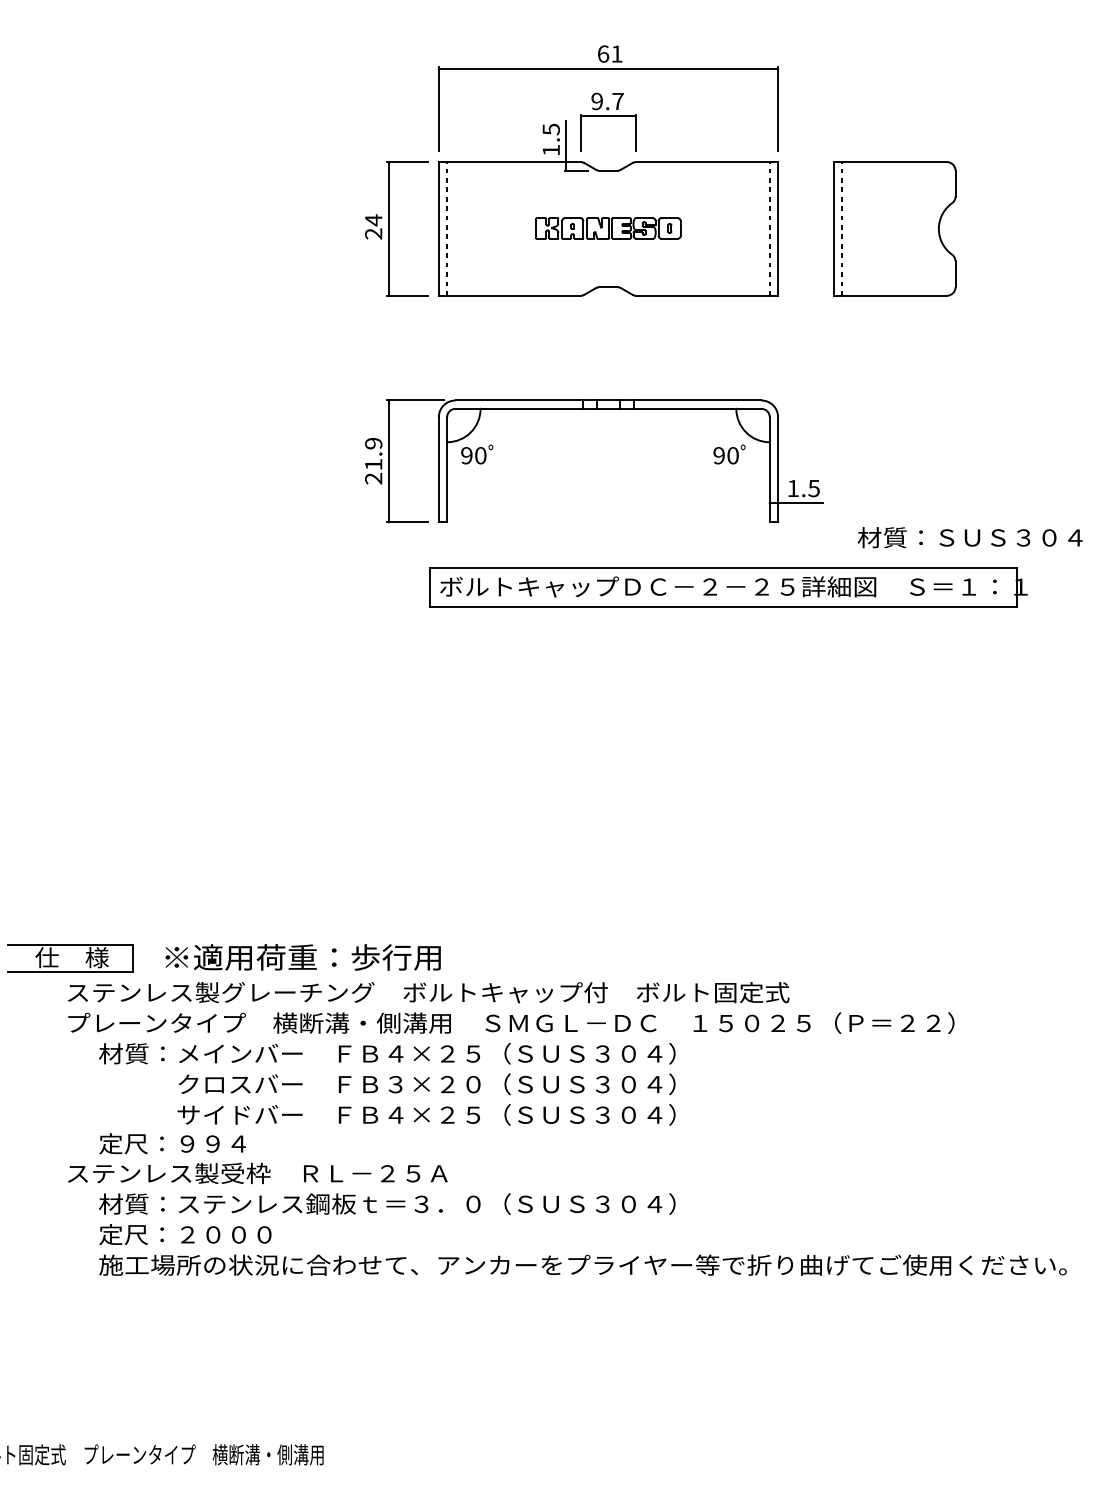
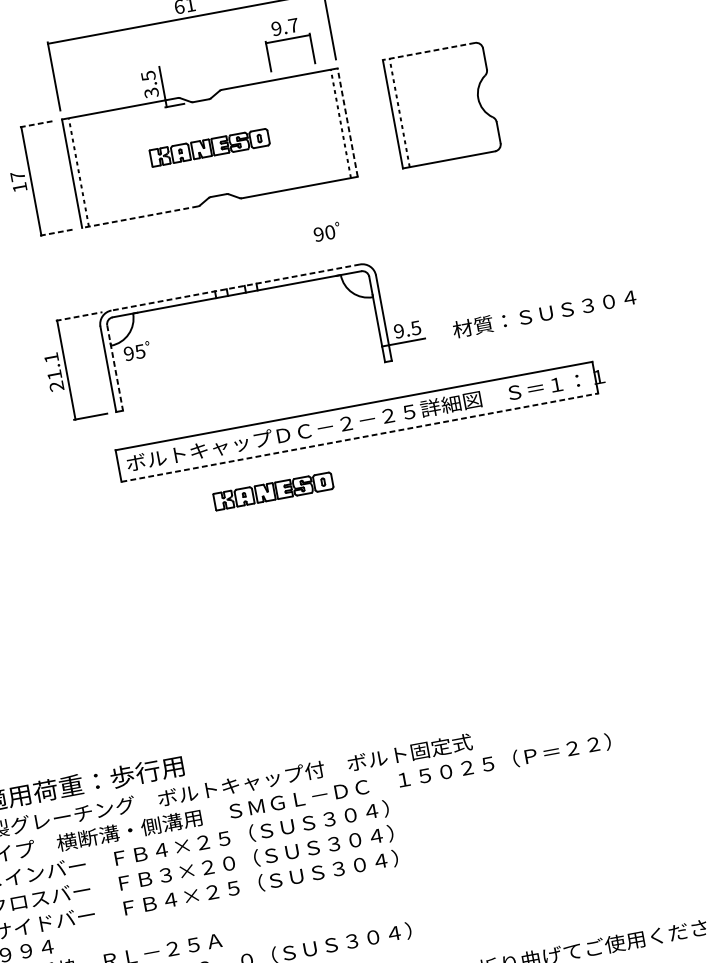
part: (608, 121) -> (288, 43), moved
text: (550, 150) -> (151, 93), 1.5 -> 3.5
line: (407, 162) -> (36, 124), solid -> dashed
line: (890, 162) -> (429, 51), solid -> dashed
text: (373, 226) -> (18, 181), 24 -> 17
line: (778, 228) -> (347, 122), solid -> dashed
line: (407, 295) -> (56, 232), solid -> dashed
line: (509, 295) -> (139, 217), solid -> dashed
line: (415, 400) -> (78, 316), solid -> dashed
line: (608, 400) -> (235, 287), solid -> dashed
text: (373, 443) -> (51, 357), 21.9 -> 21.1
text: (729, 454) -> (327, 231), moved
text: (480, 455) -> (140, 351), 90 -> 95
line: (447, 469) -> (115, 367), solid -> dashed
text: (792, 488) -> (398, 331), 1.5 -> 9.5
text: (969, 537) -> (543, 313), moved
line: (723, 606) -> (360, 437), solid -> dashed
part: (608, 651) -> (273, 491), added

